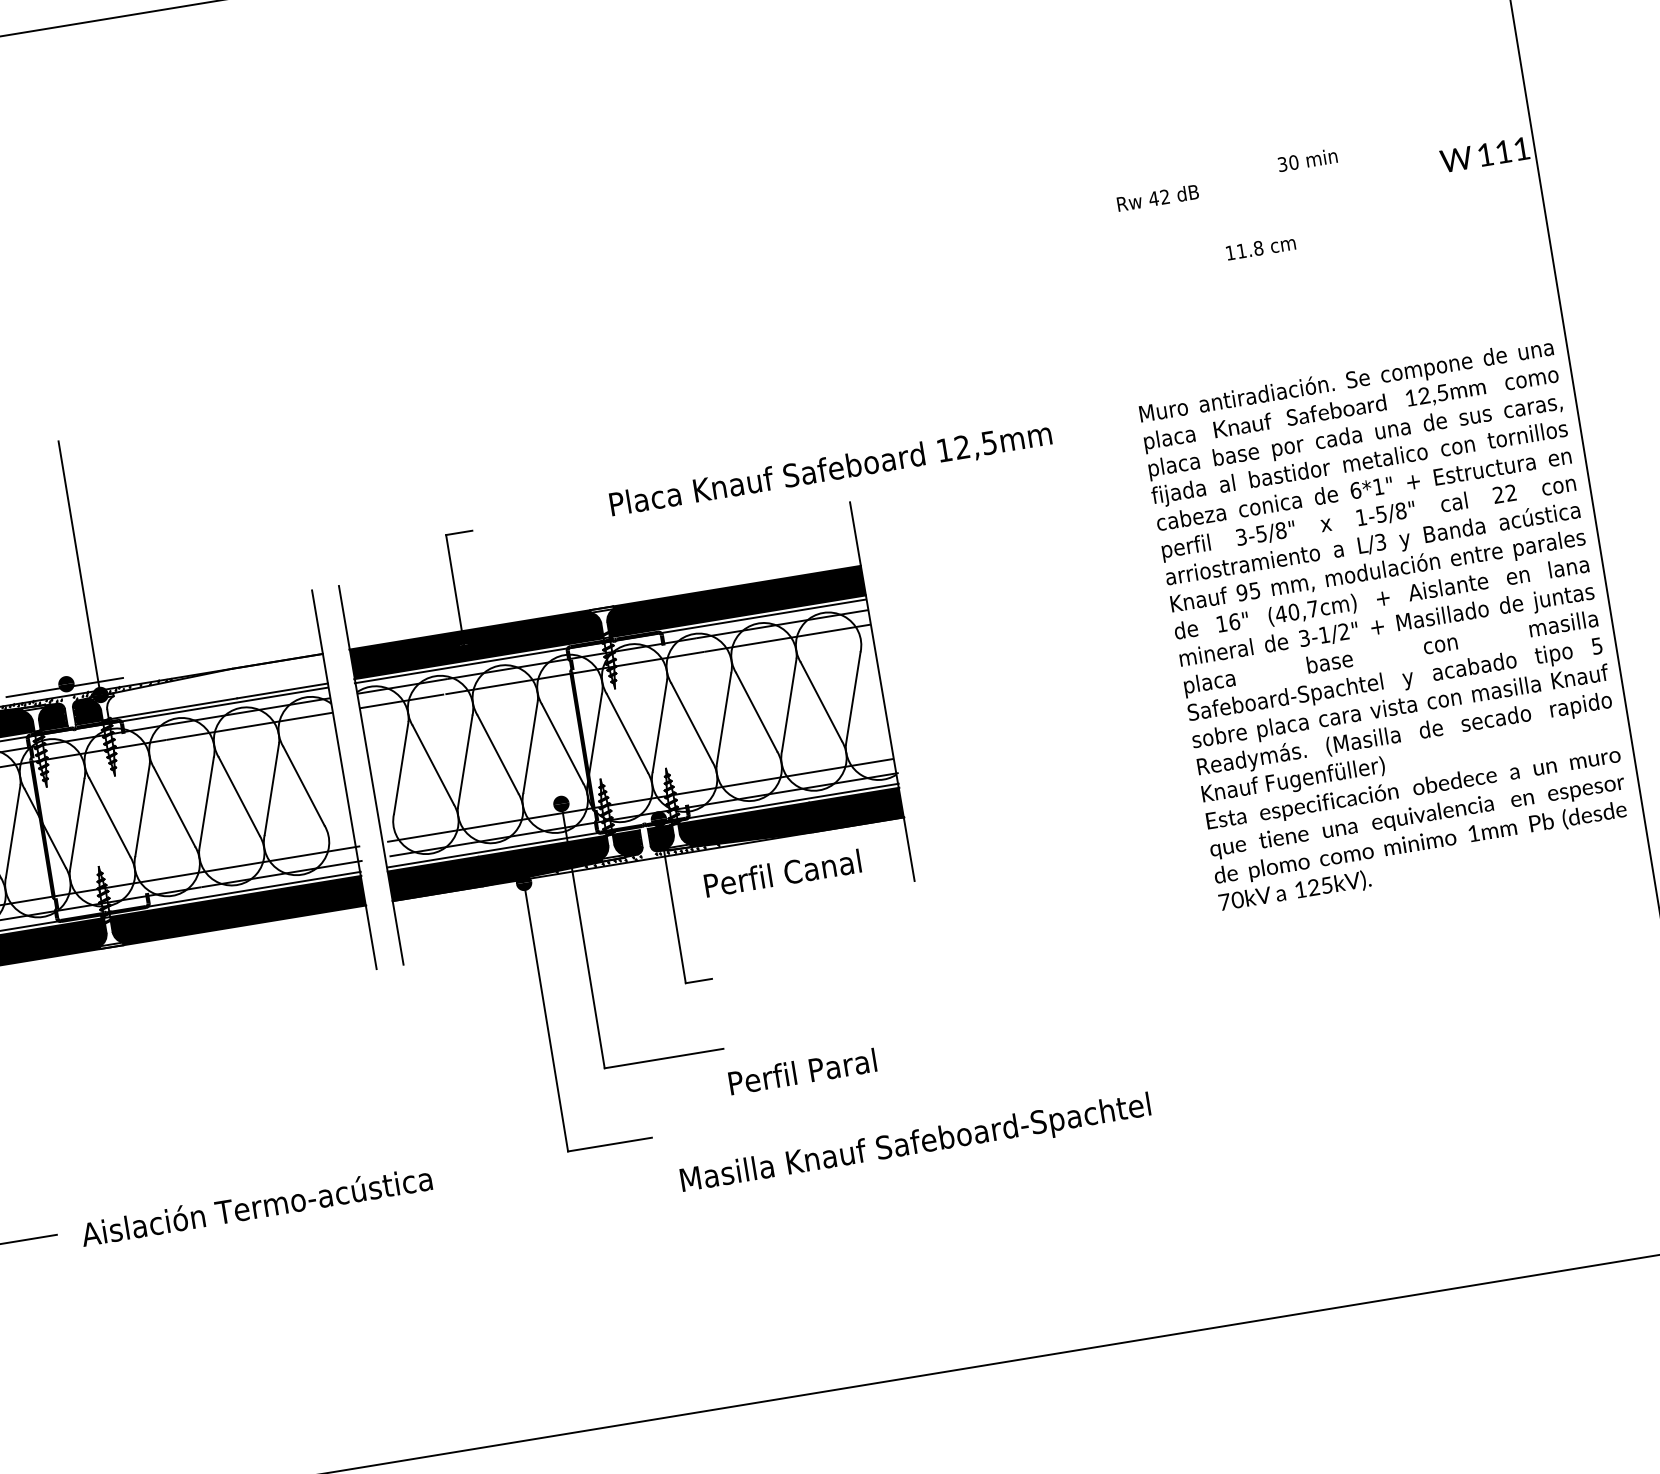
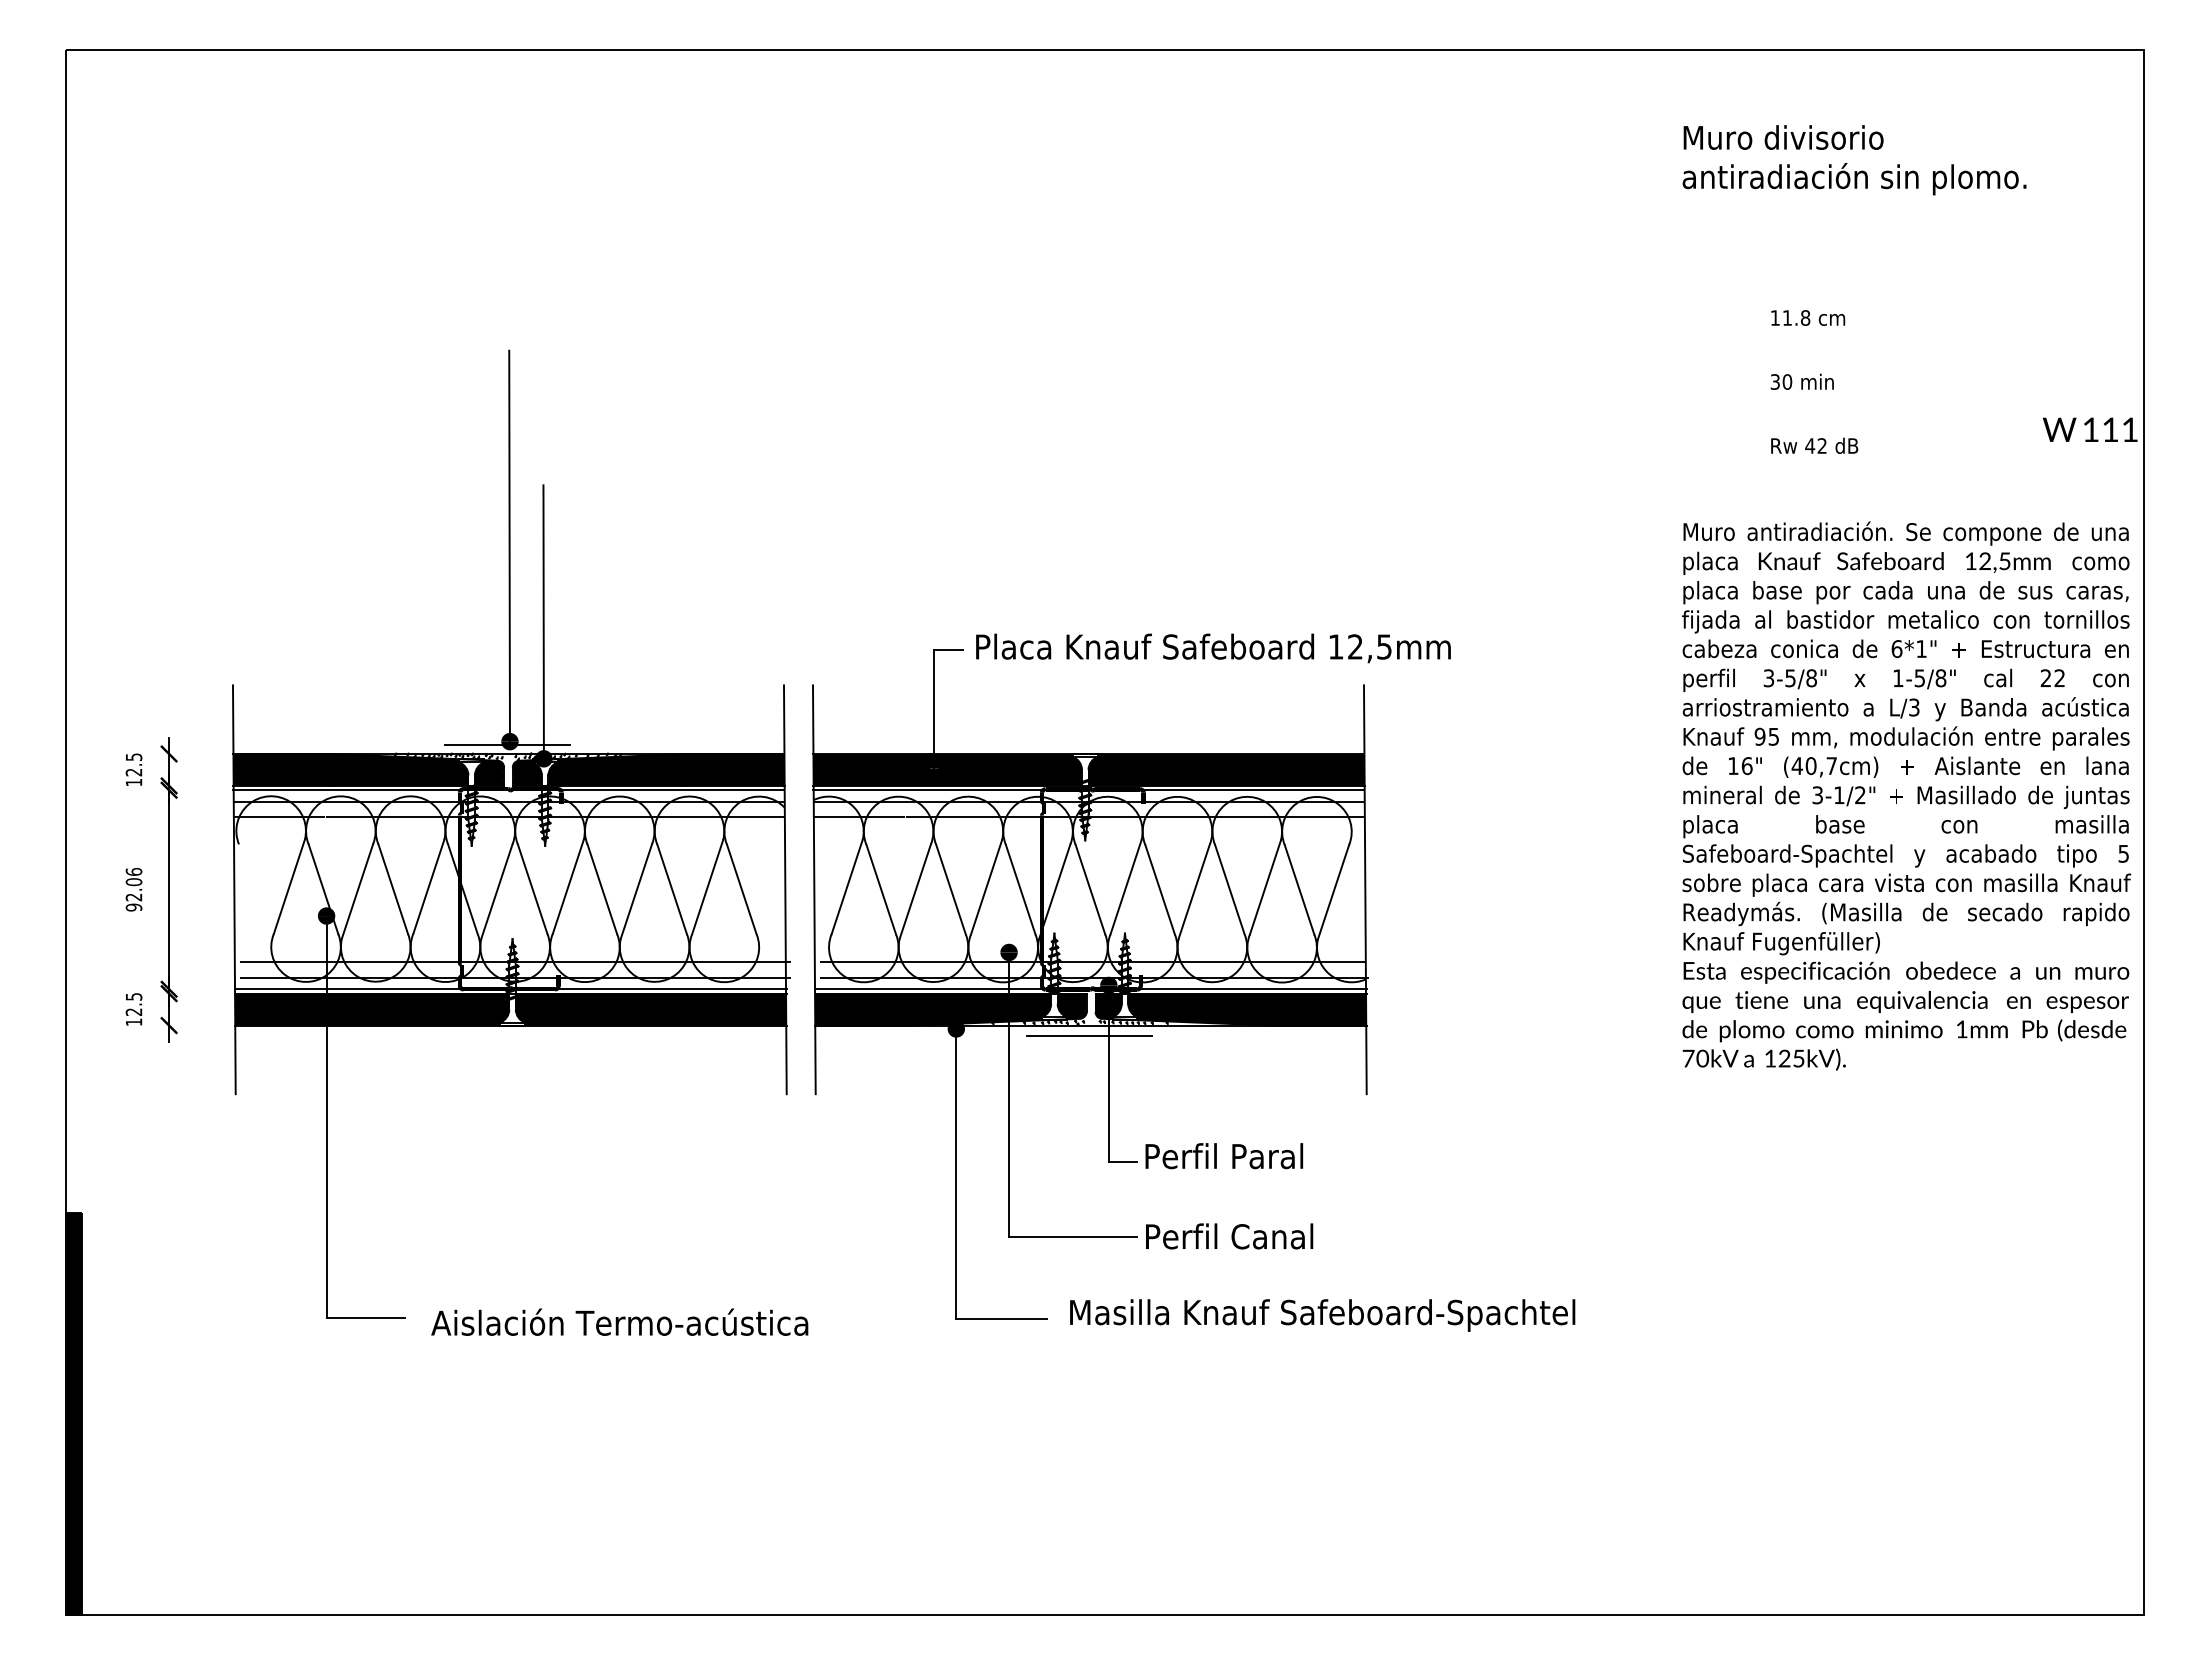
text: (1306, 159) -> (1801, 381), moved
text: (1157, 197) -> (1814, 445), moved
text: (1261, 247) -> (1808, 317), moved
text: (830, 470) -> (1213, 648), moved
line: (36, 502) -> (509, 545), added
text: (1386, 624) -> (1906, 795), moved
fill: (215, 686) -> (666, 769), added
line: (648, 869) -> (1089, 1036), added
text: (782, 873) -> (1229, 1236), moved
text: (802, 1072) -> (1224, 1156), moved
text: (915, 1144) -> (1322, 1315), moved

